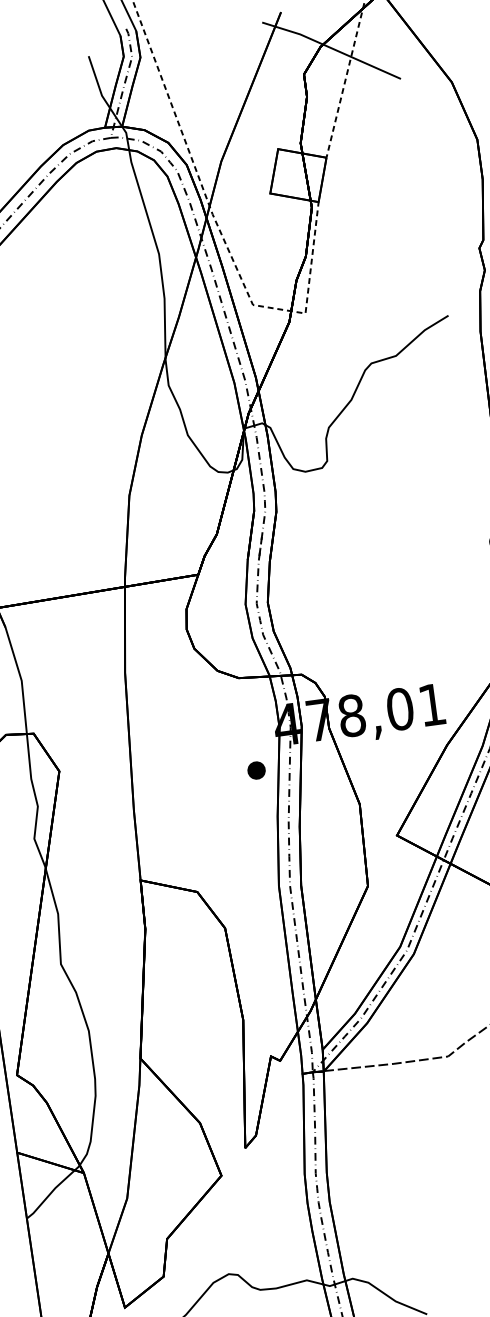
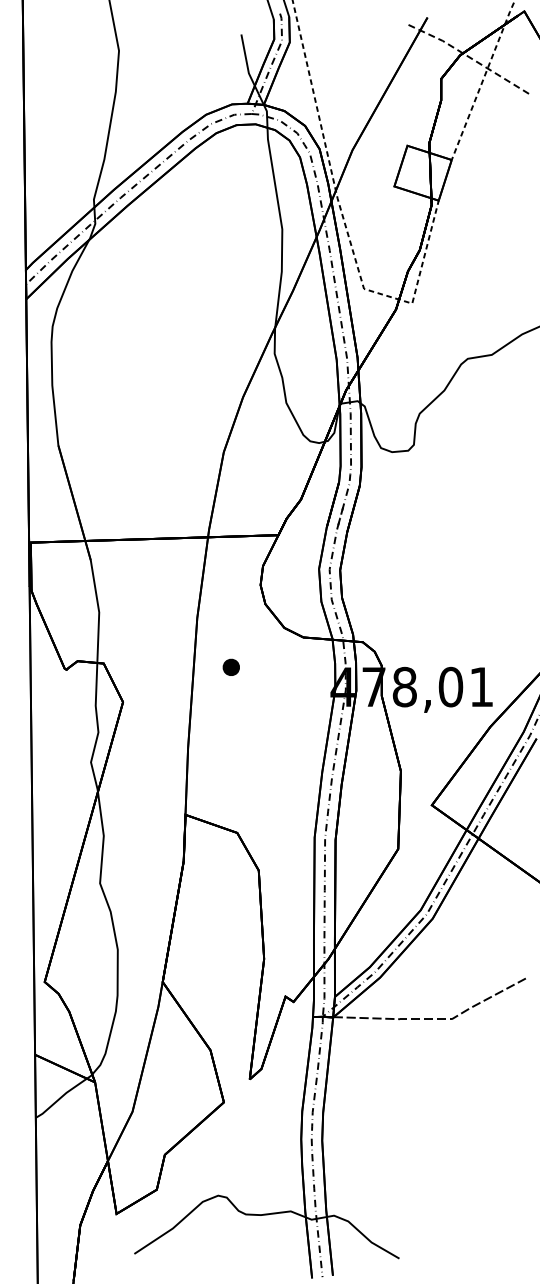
line: (331, 48) -> (470, 58), solid -> dashed
part: (255, 769) -> (230, 666), moved

